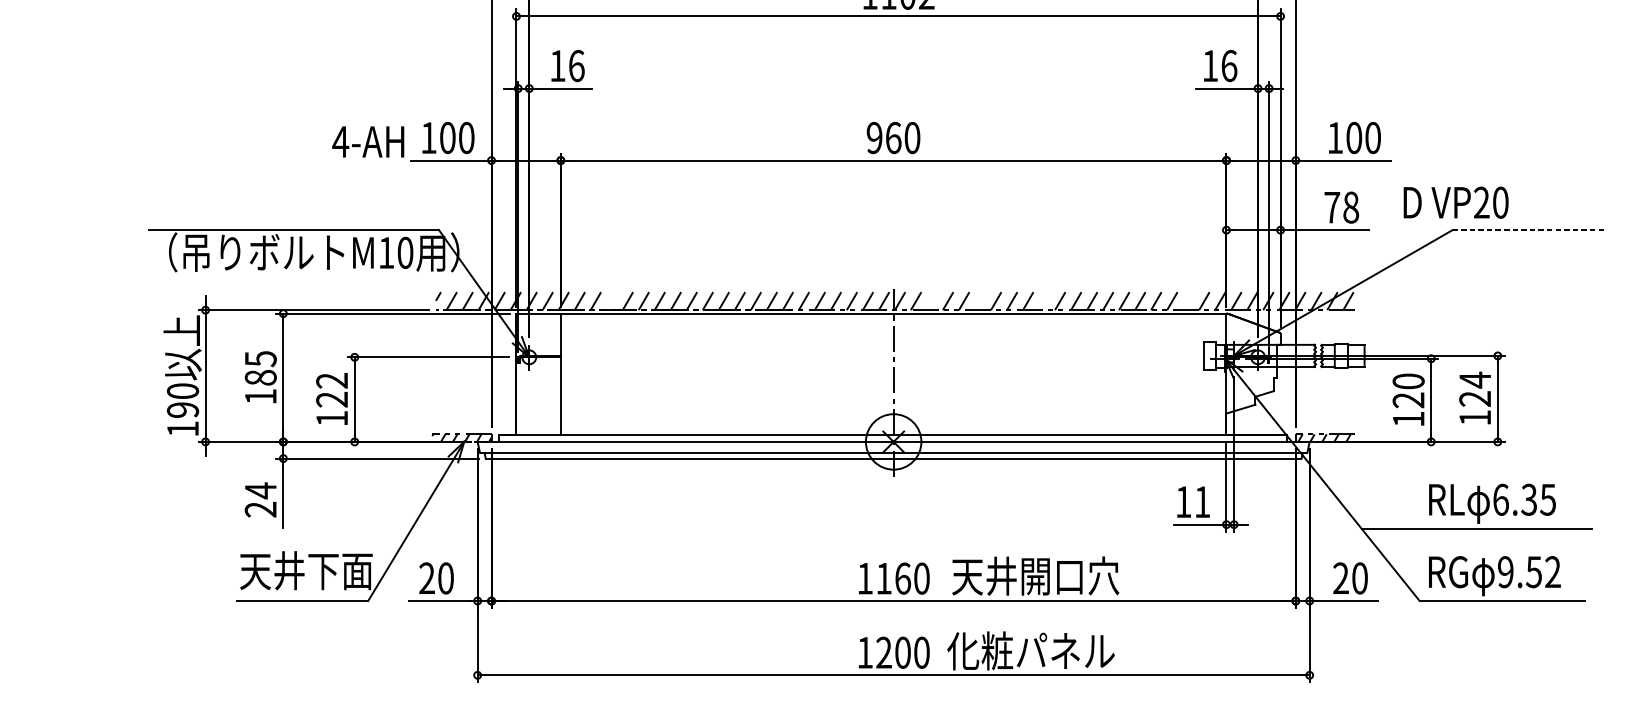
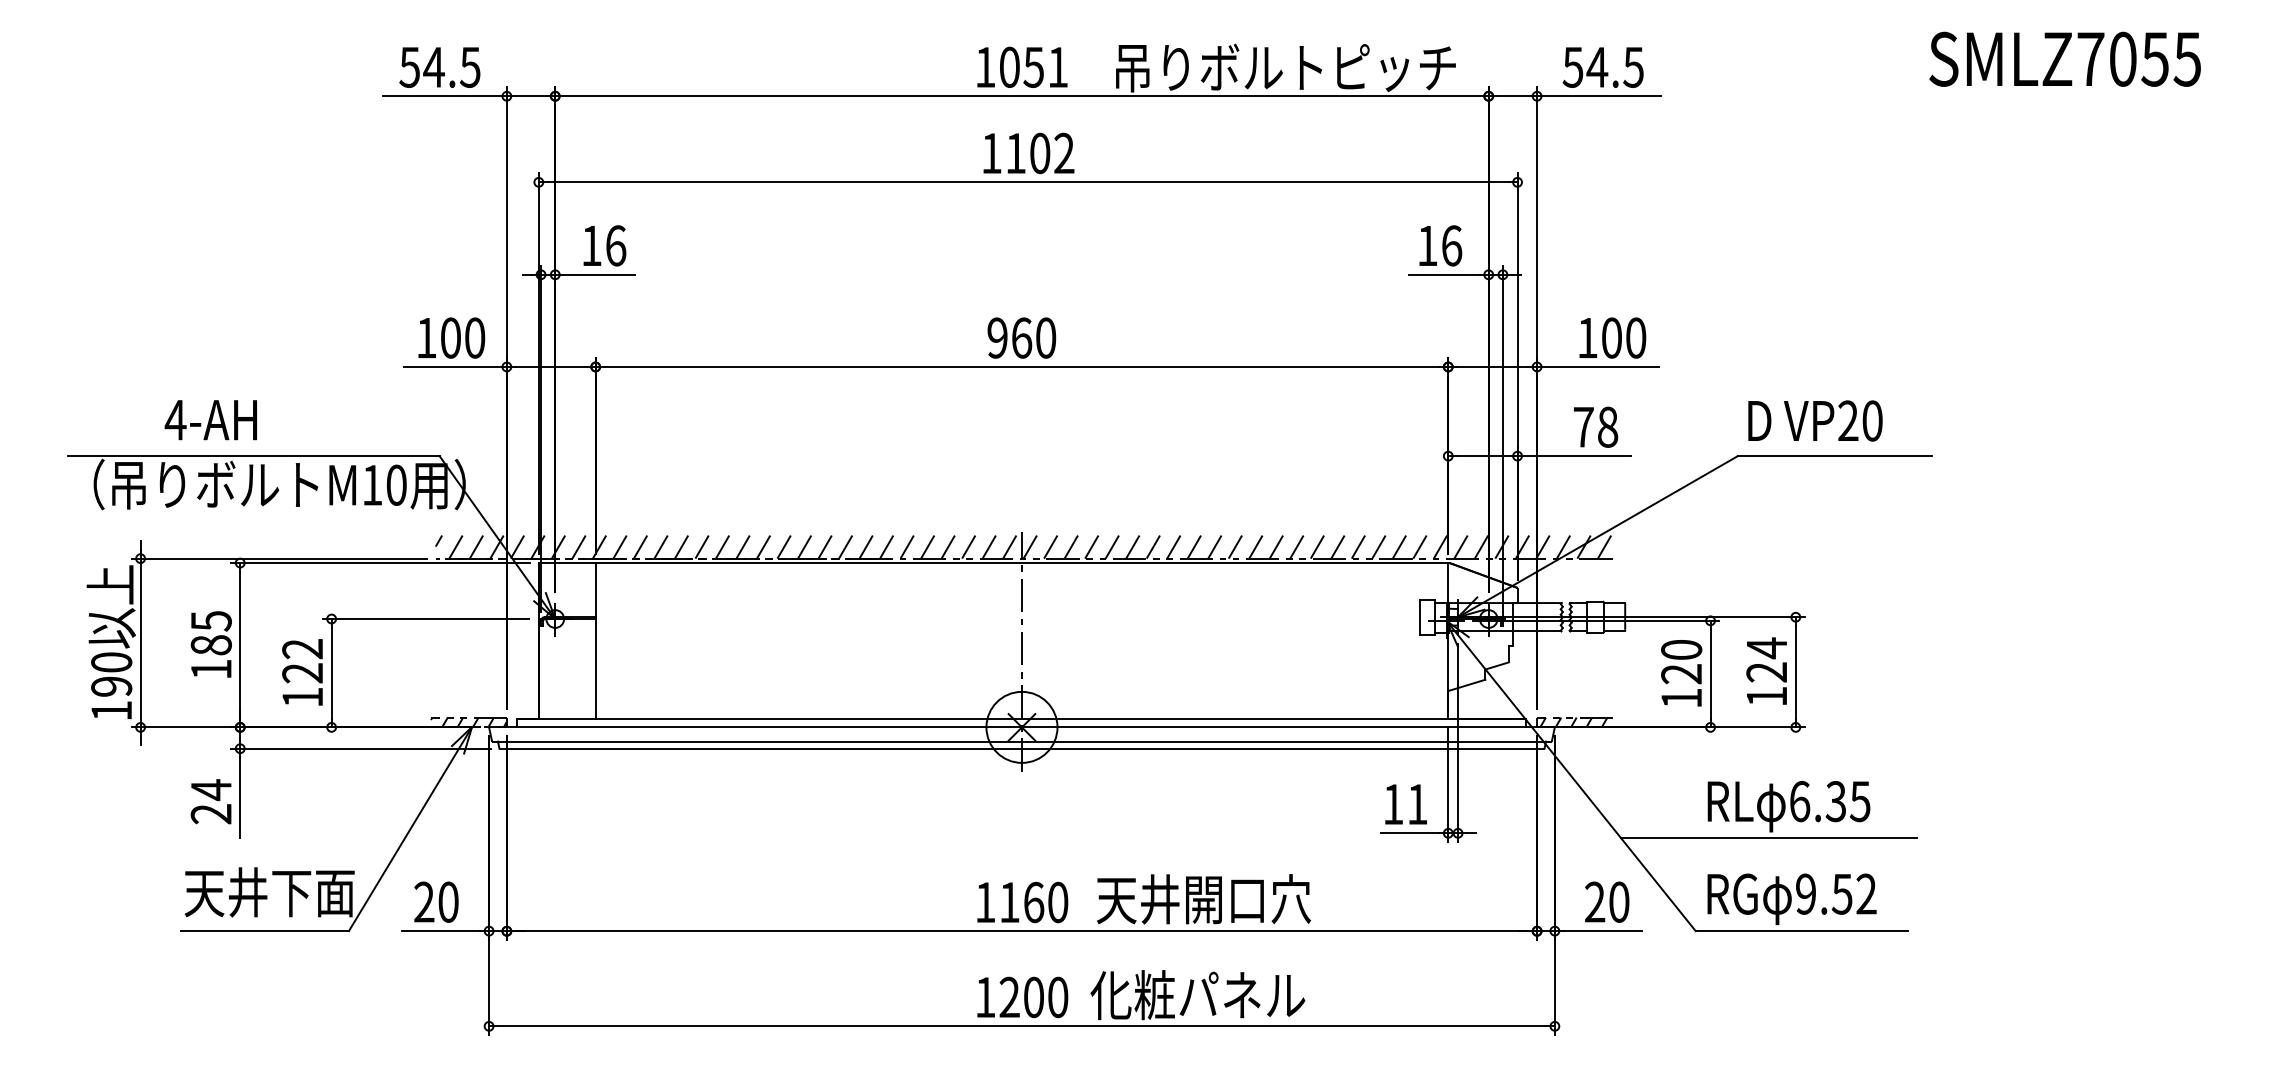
text: (367, 142) -> (210, 420), moved
text: (1456, 202) -> (1815, 420), moved
line: (1528, 230) -> (1834, 456), dashed -> solid
line: (611, 300) -> (660, 546), added
line: (931, 300) -> (1070, 546), added
line: (979, 300) -> (1132, 546), added
line: (1043, 300) -> (1214, 546), added
line: (1188, 300) -> (1399, 546), added

